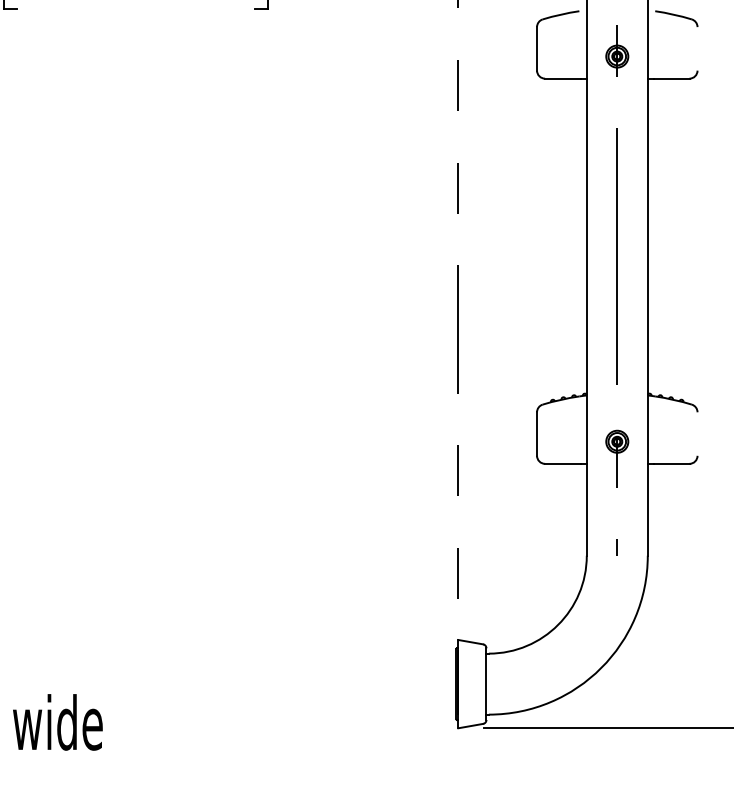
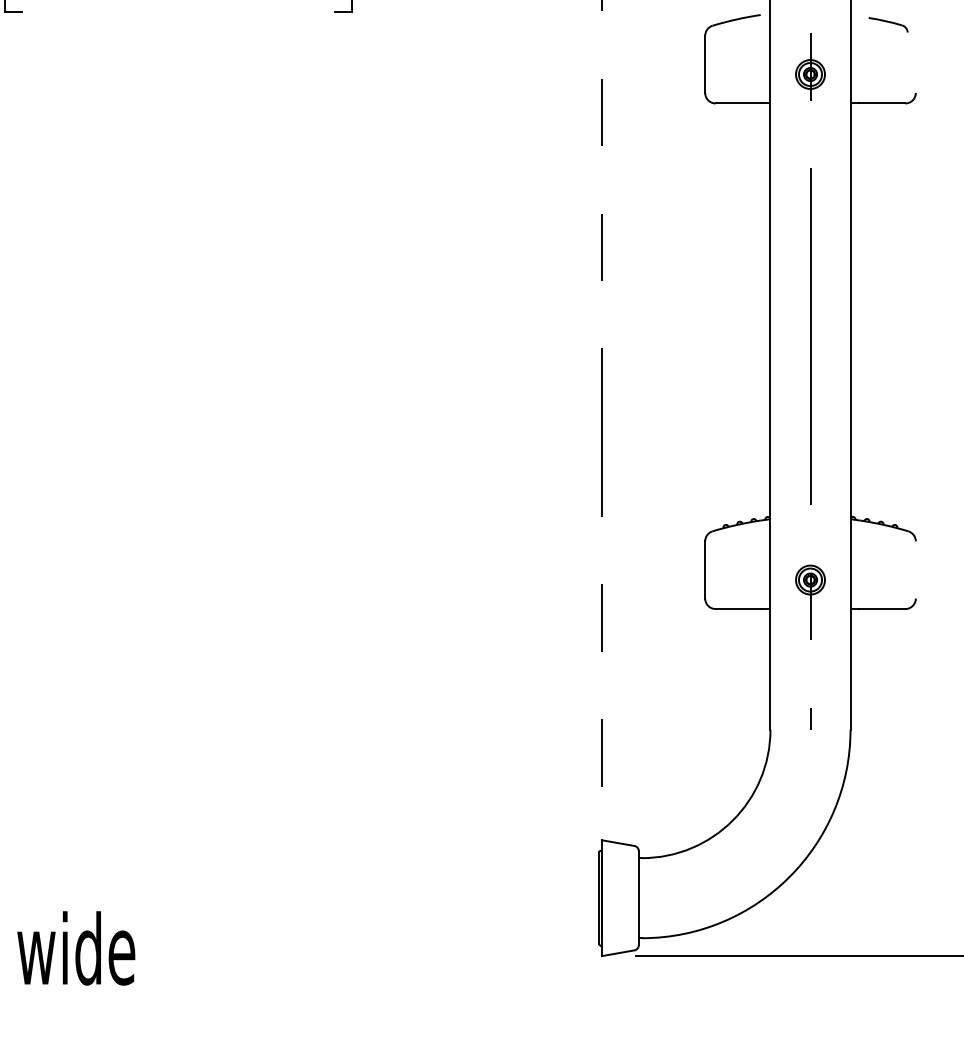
part: (676, 18) -> (888, 24), size x0.7

